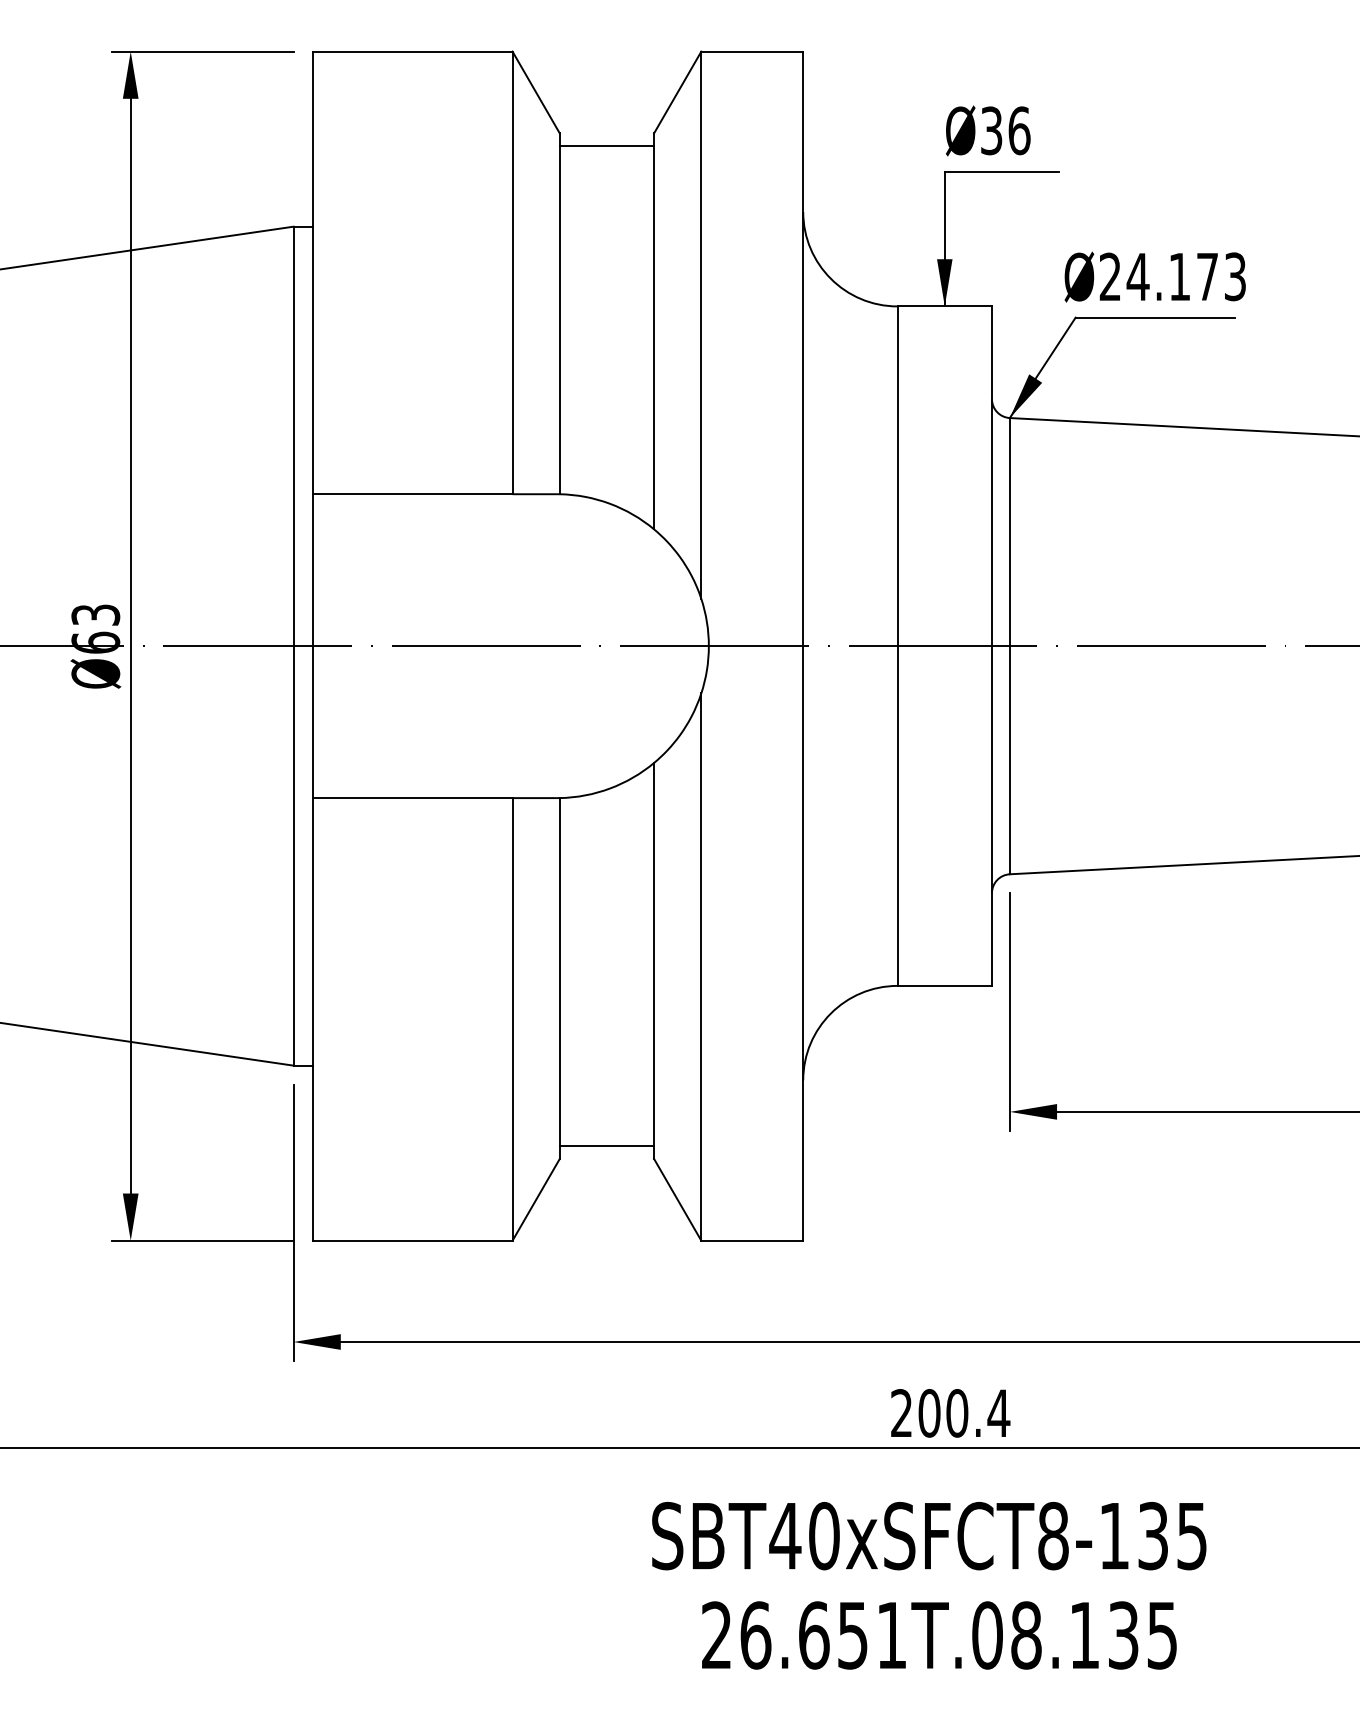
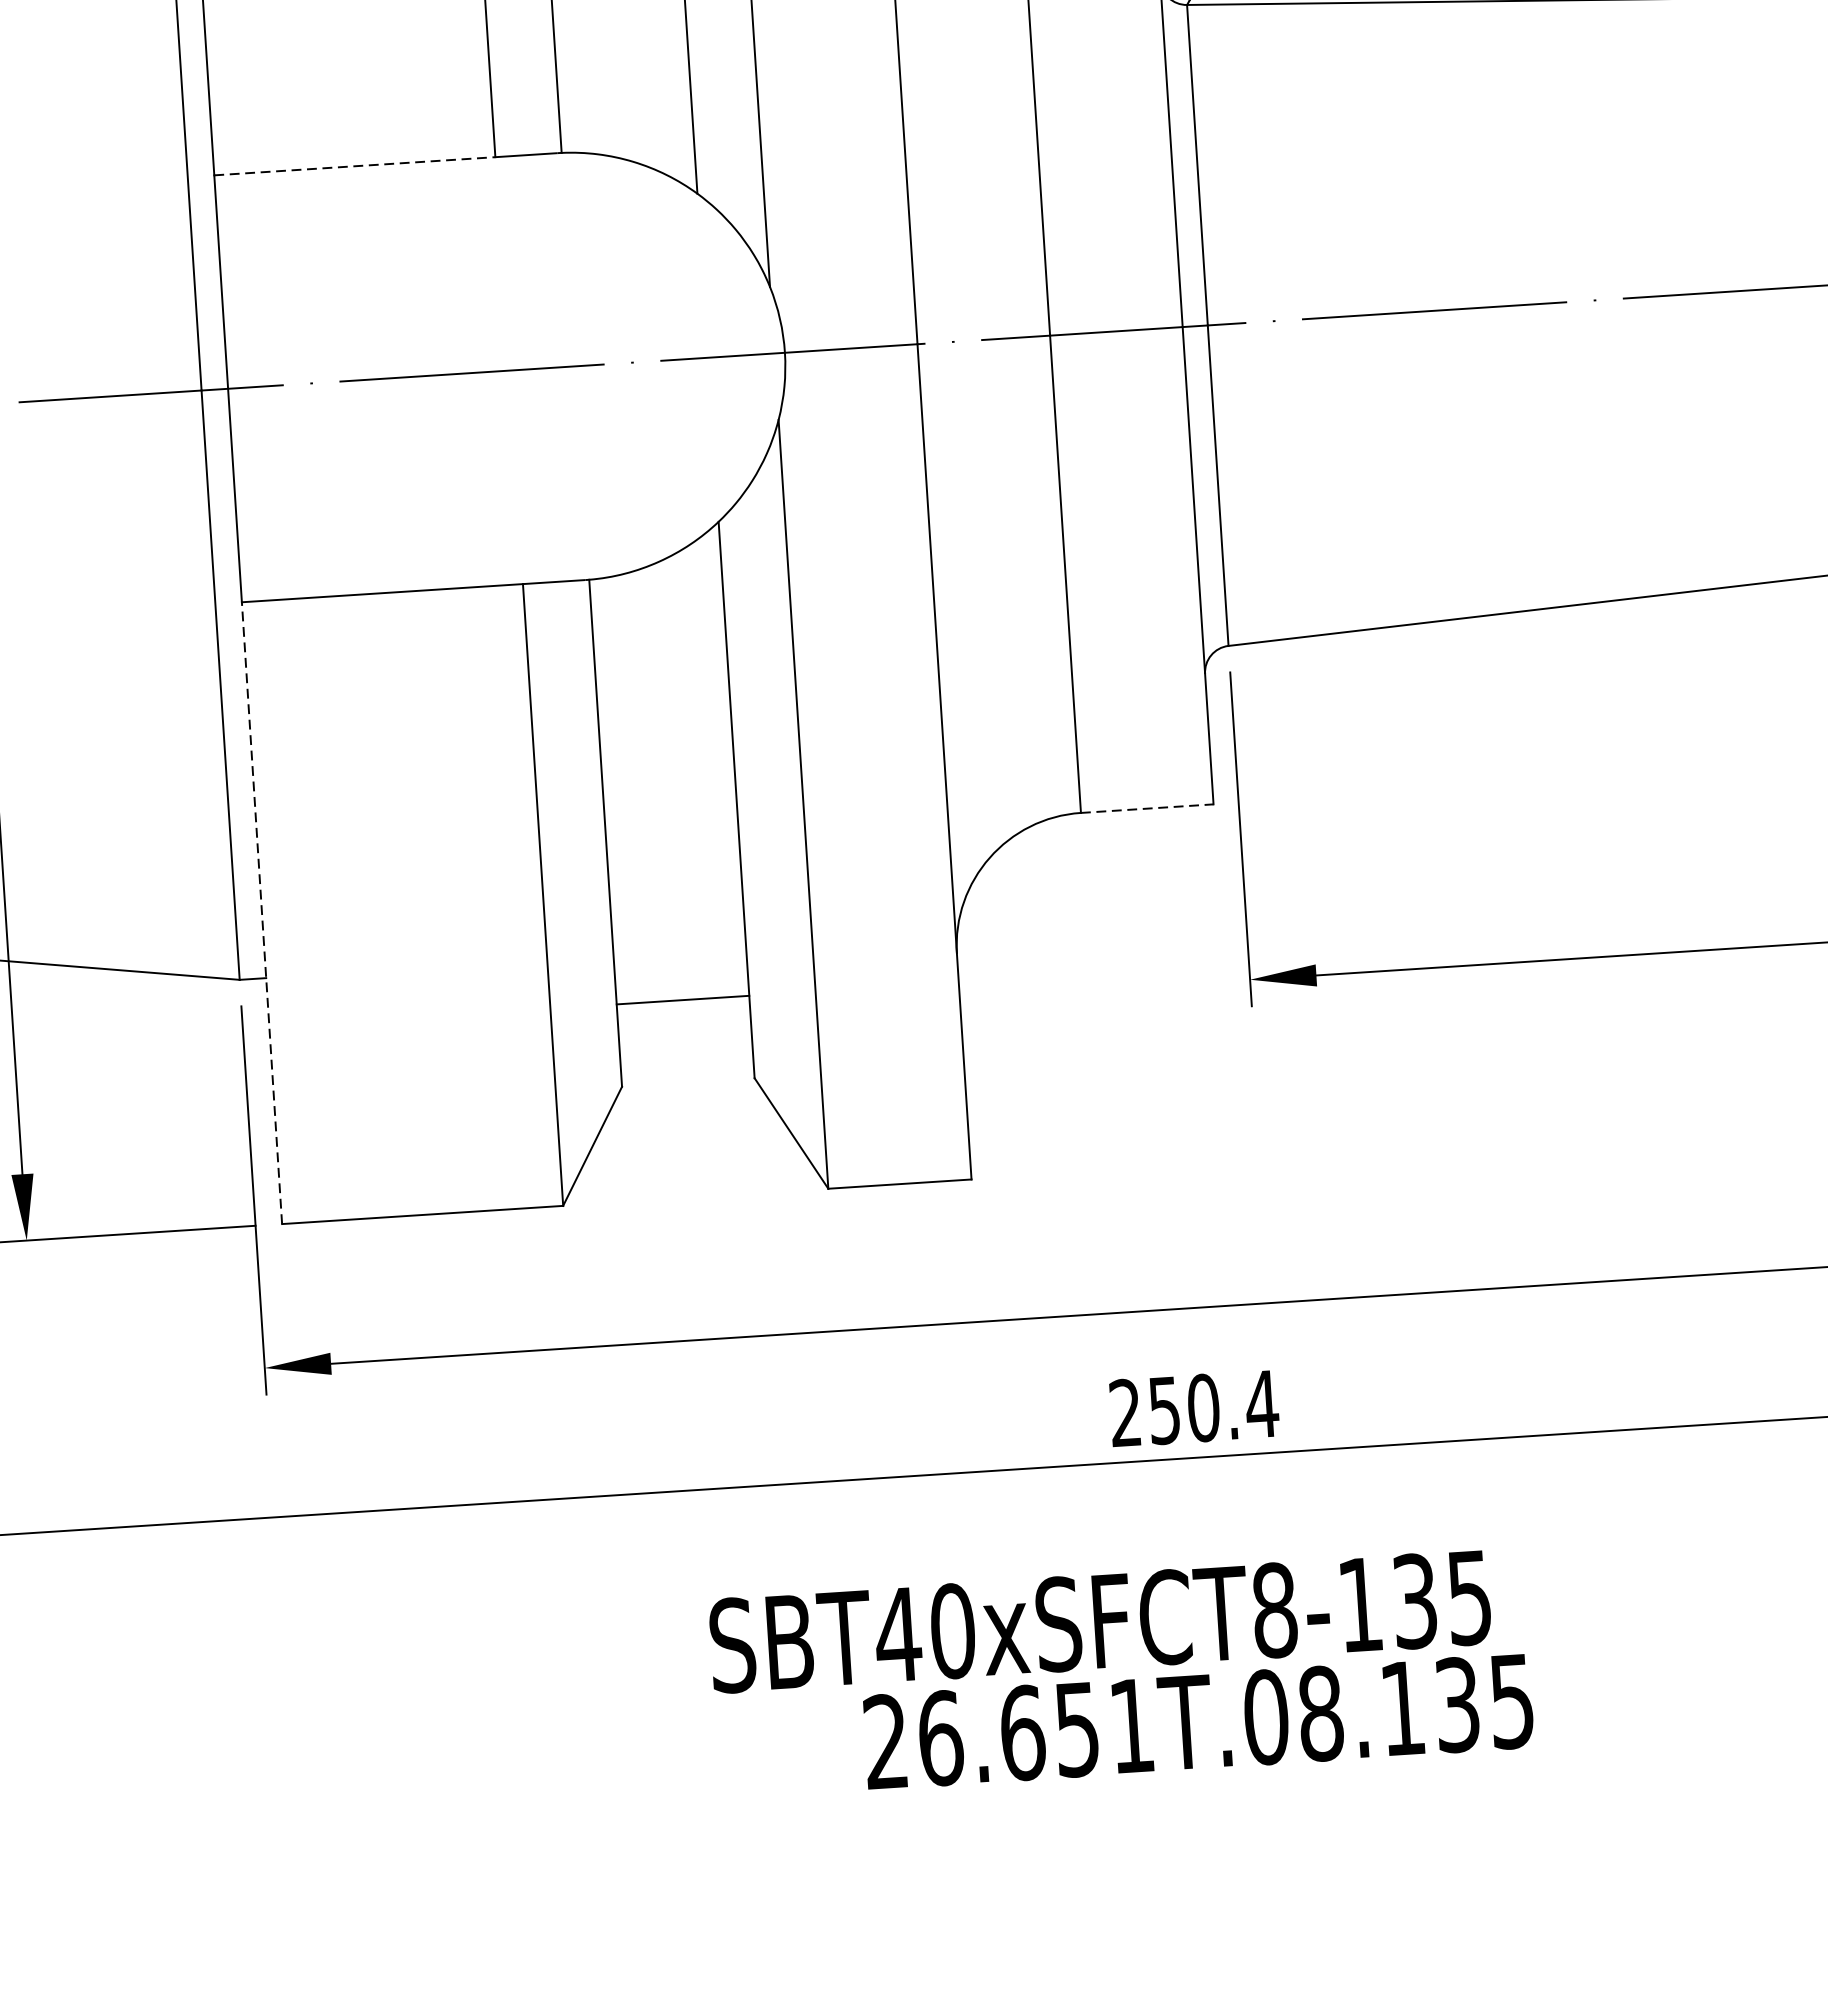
line: (413, 494) -> (356, 166), solid -> dashed
line: (945, 985) -> (1148, 808), solid -> dashed
line: (312, 1018) -> (261, 911), solid -> dashed
line: (606, 1146) -> (682, 1000), moved
text: (929, 1413) -> (1164, 1410), 200.4 -> 250.4
text: (929, 1536) -> (1100, 1622), moved

